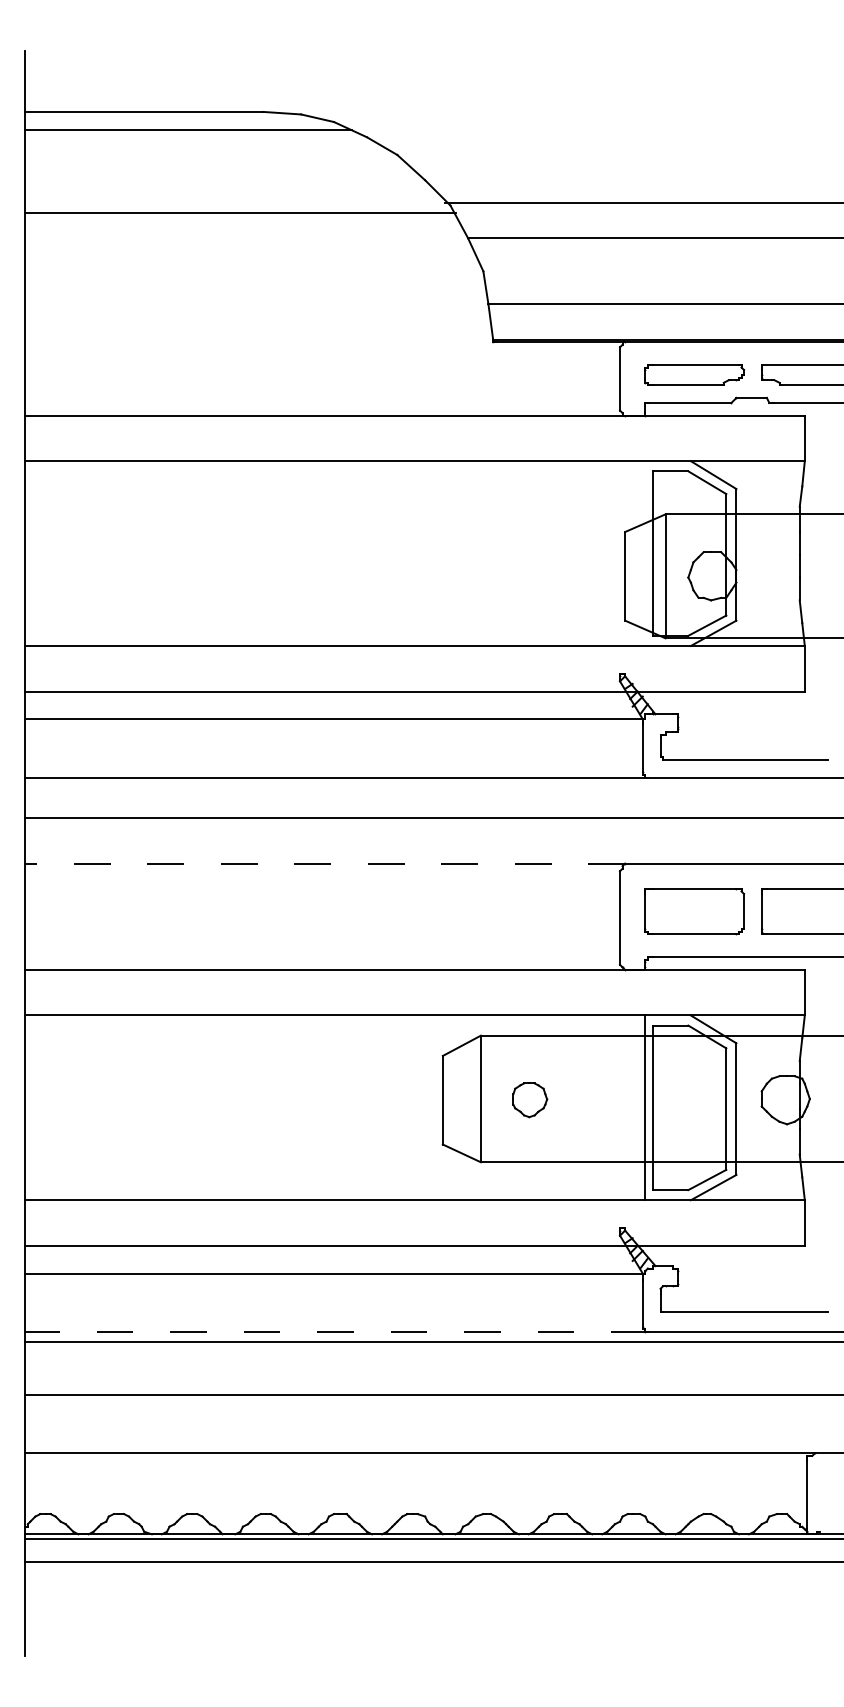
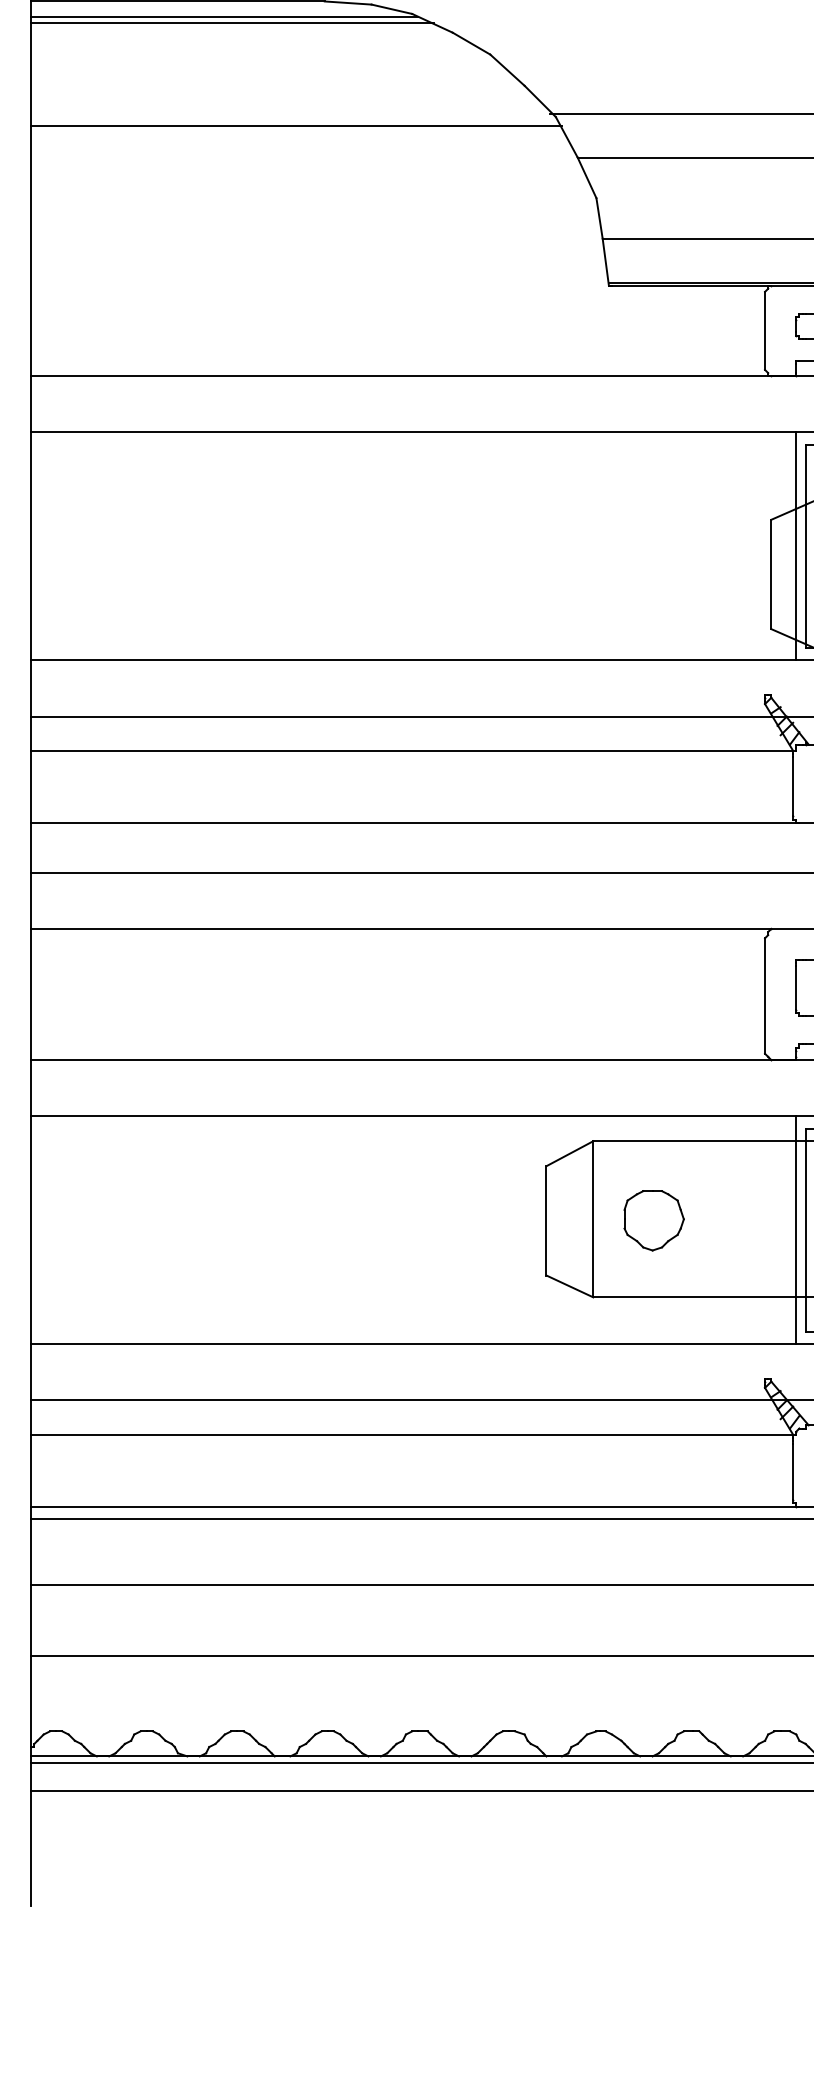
line: (182, 124) -> (225, 16), added
line: (645, 553) -> (796, 546), added
line: (325, 863) -> (401, 928), dashed -> solid
part: (530, 1100) -> (654, 1221), size x1.43
line: (336, 1331) -> (415, 1506), dashed -> solid

